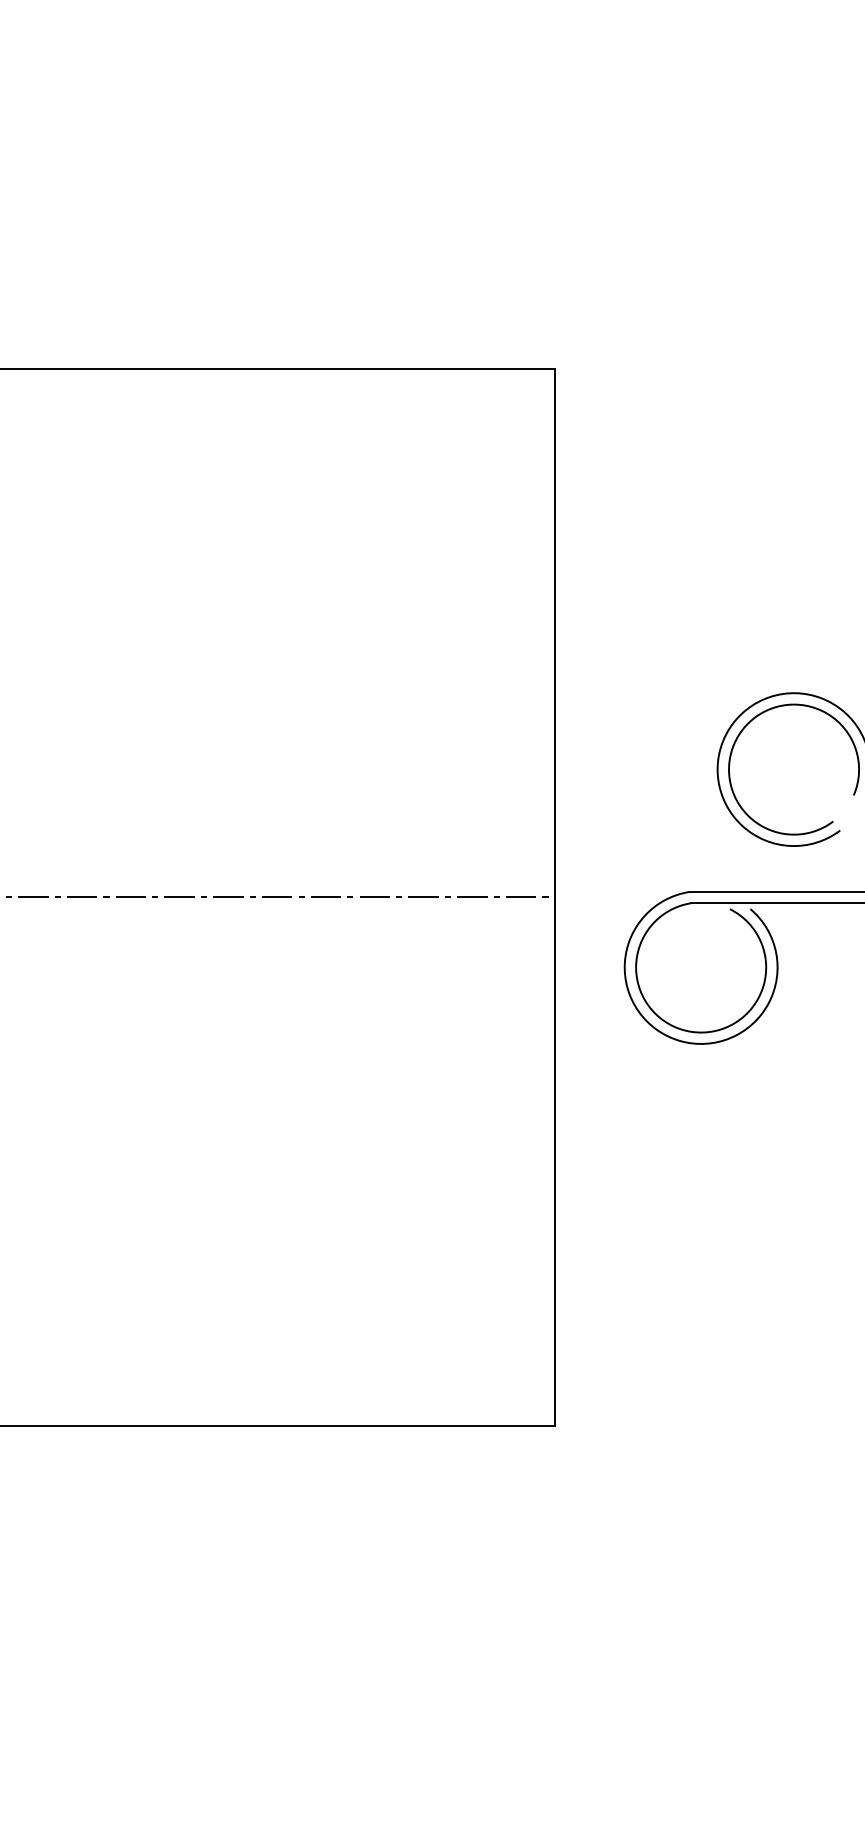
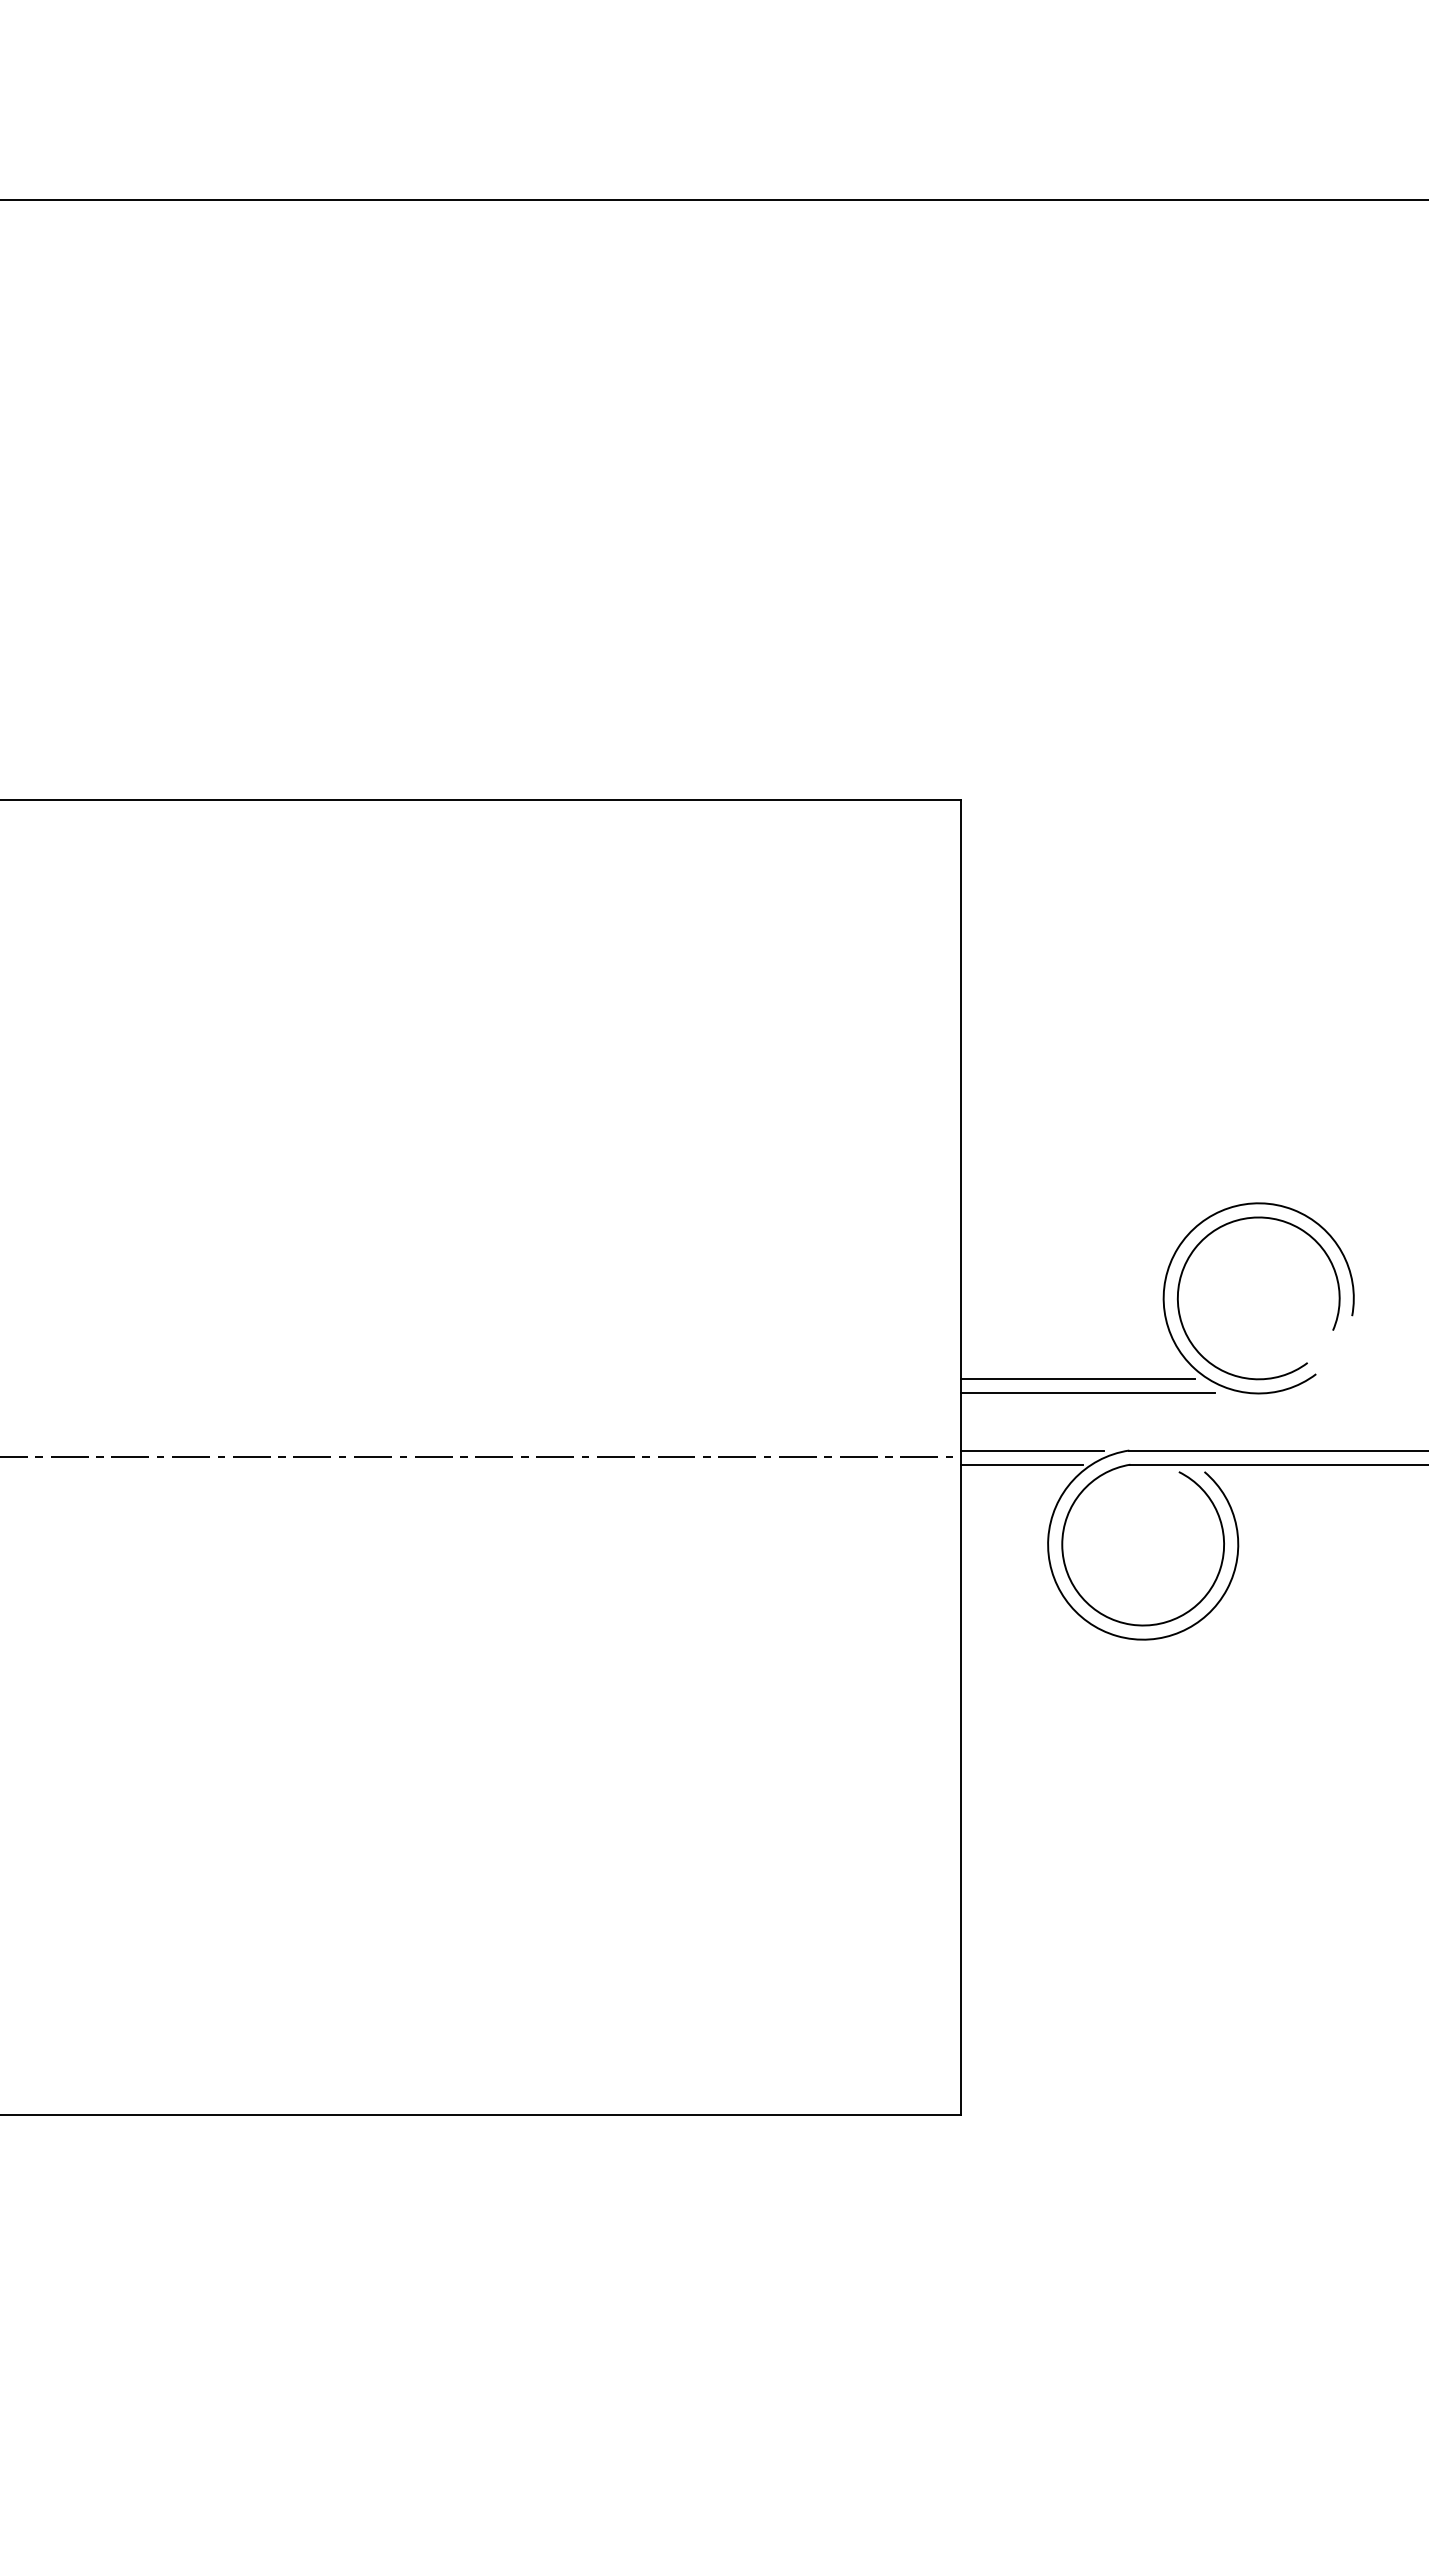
line: (648, 834) -> (1077, 1379), added
line: (656, 846) -> (1087, 1393), added
line: (612, 891) -> (1032, 1450), added
line: (603, 903) -> (1021, 1464), added

